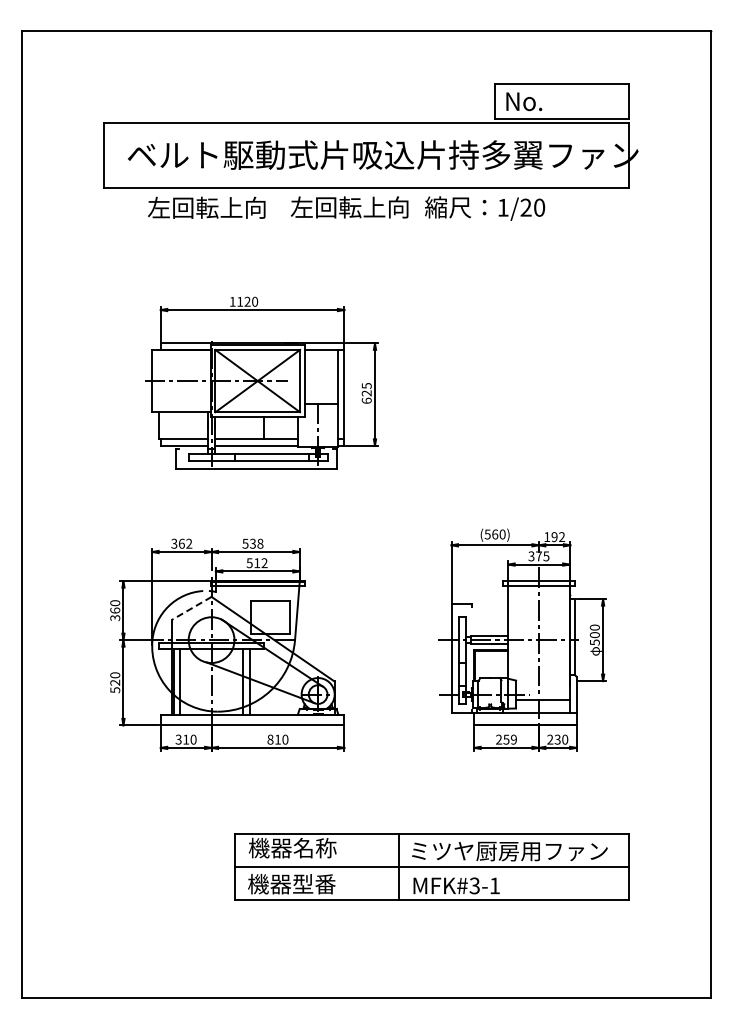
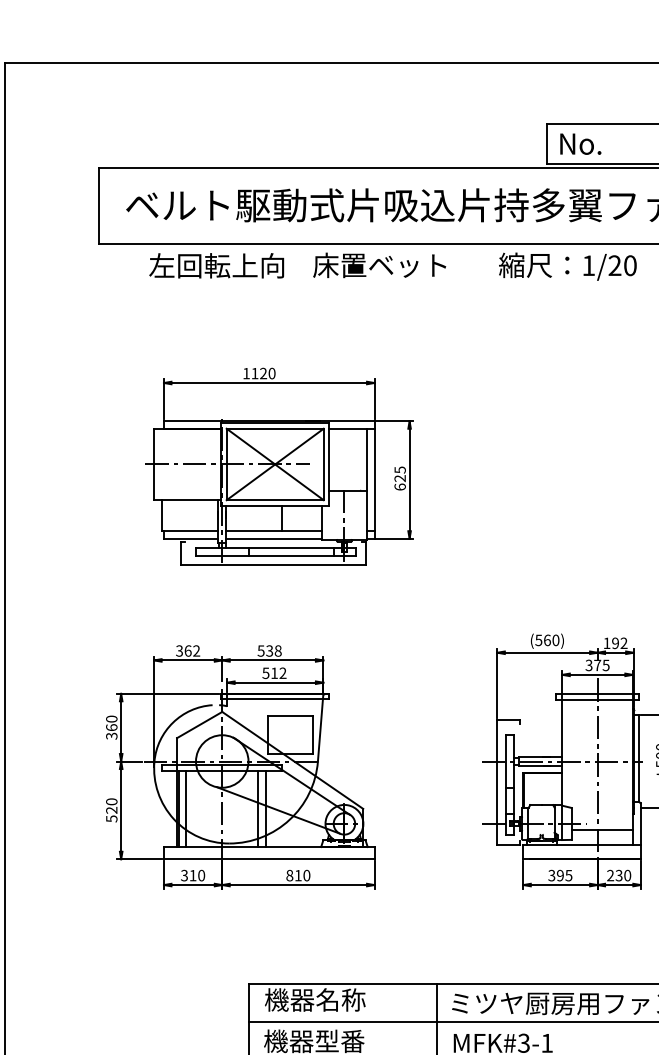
text: (349, 207) -> (380, 265), 左回転上向 -> 床置ベット
text: (485, 208) -> (568, 266), moved
line: (191, 608) -> (199, 725), dashed -> solid
text: (506, 739) -> (560, 875), 259 -> 395

